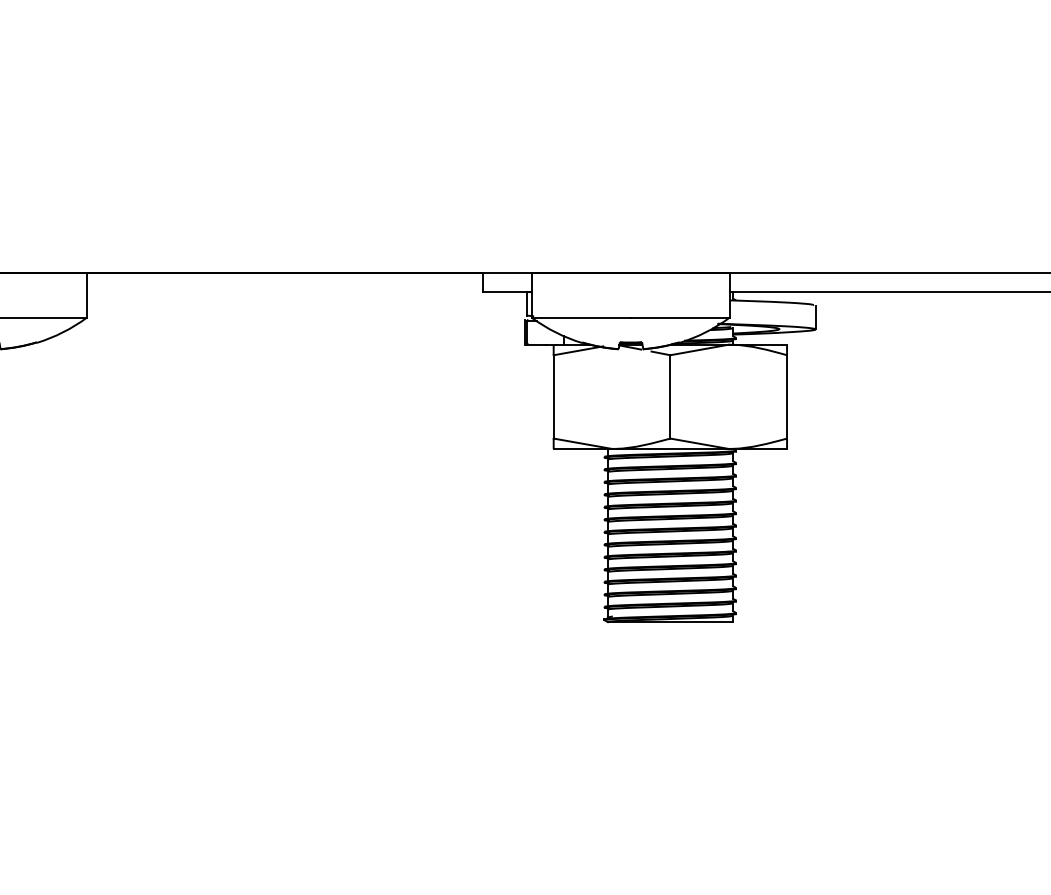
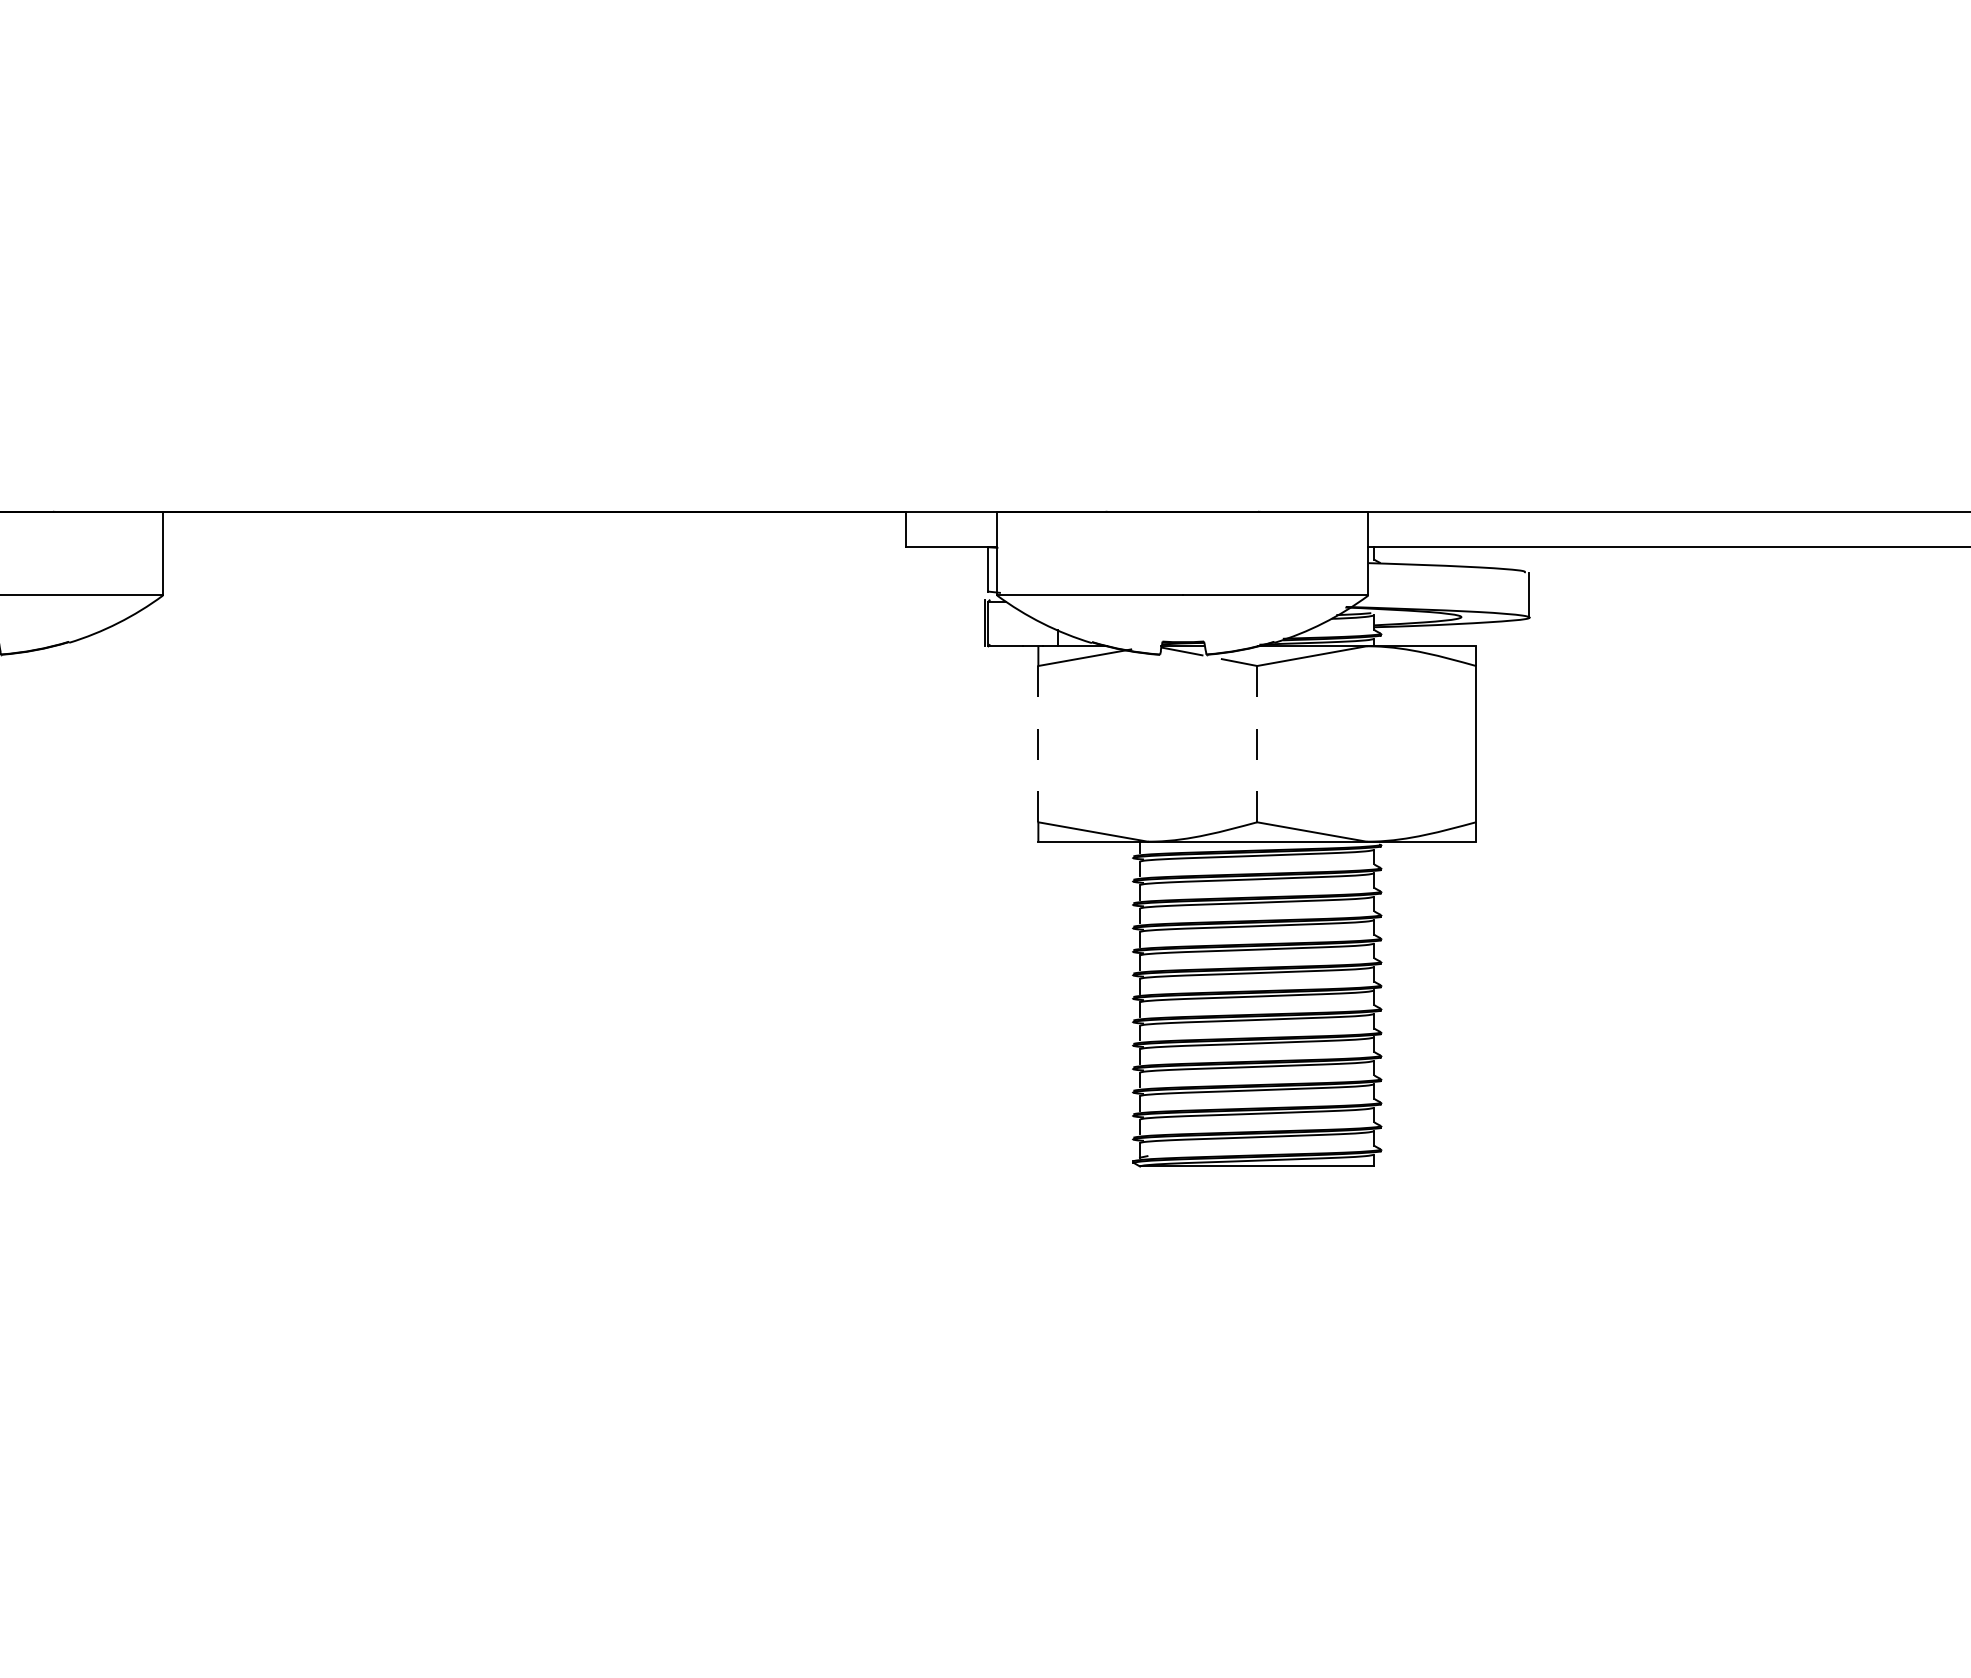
line: (553, 396) -> (1038, 743), solid -> dashed
line: (670, 396) -> (1257, 743), solid -> dashed

